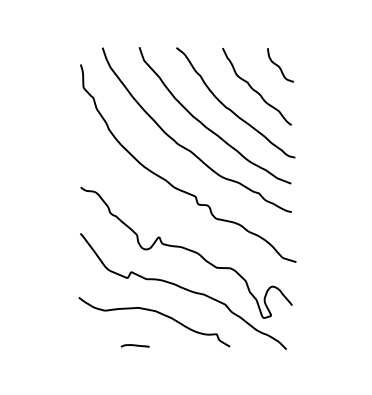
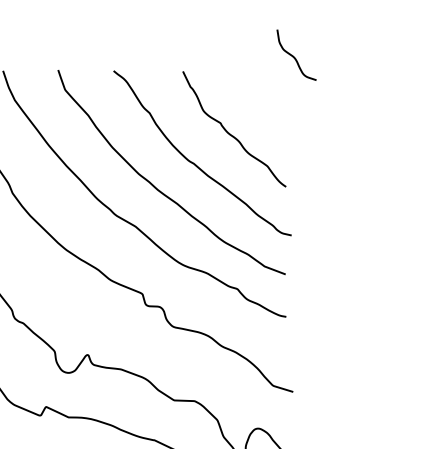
curve: (279, 66) -> (294, 57), moved

